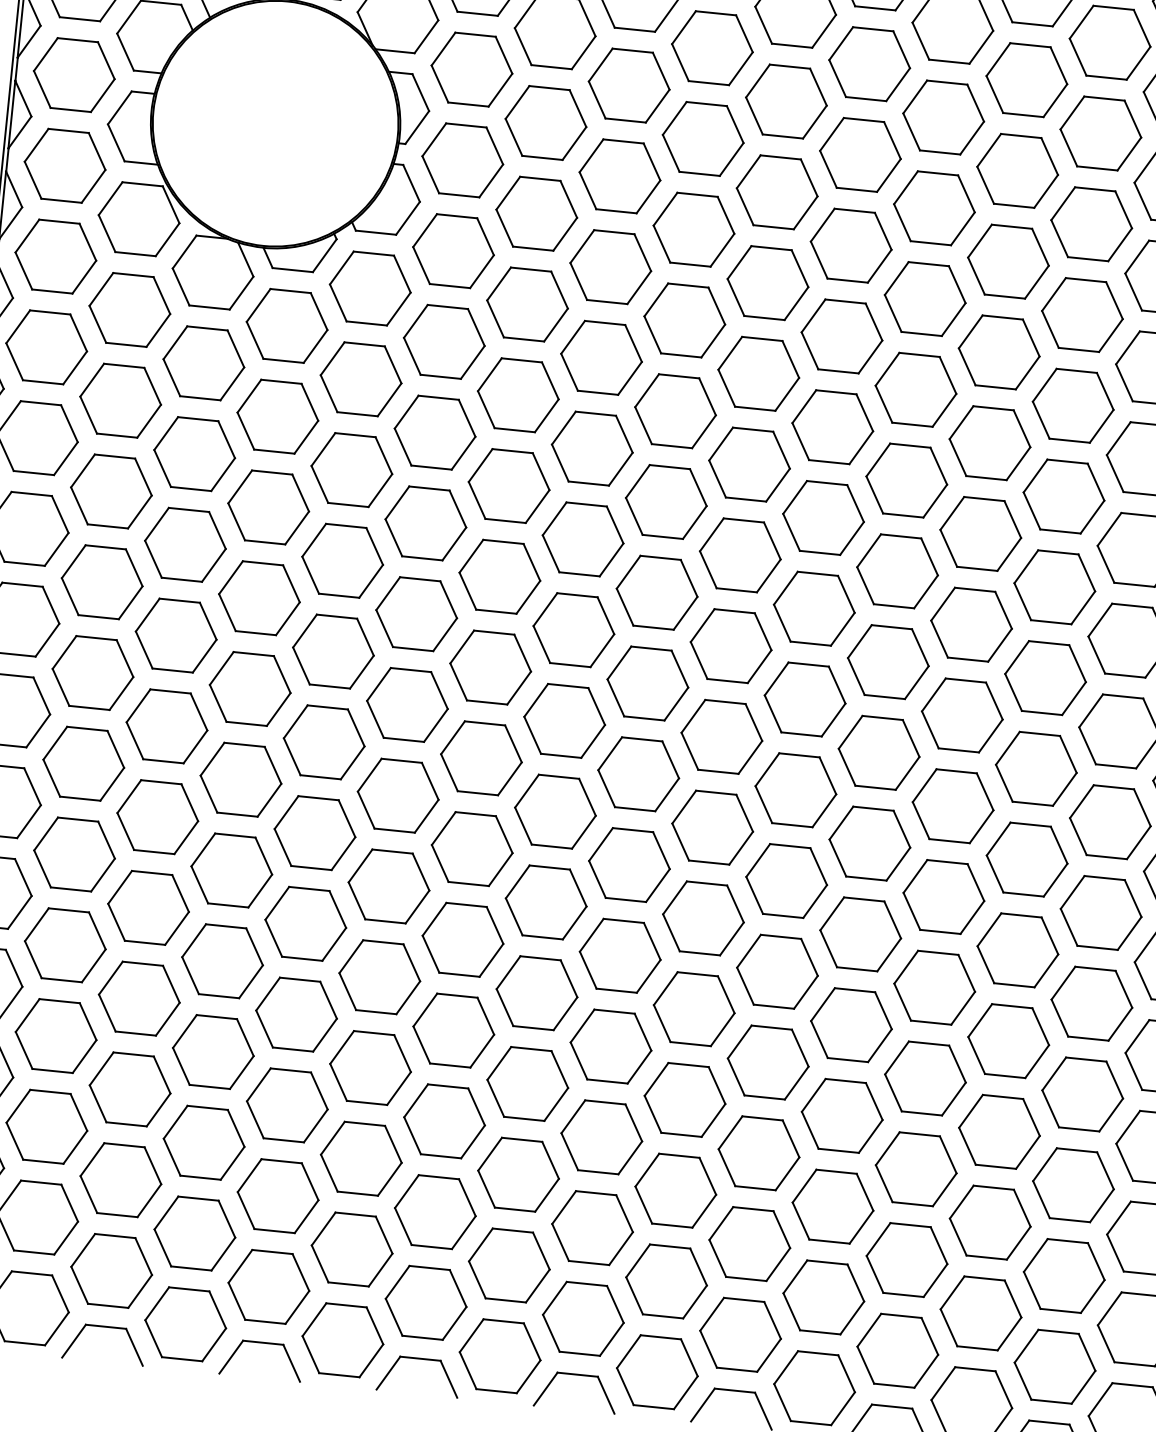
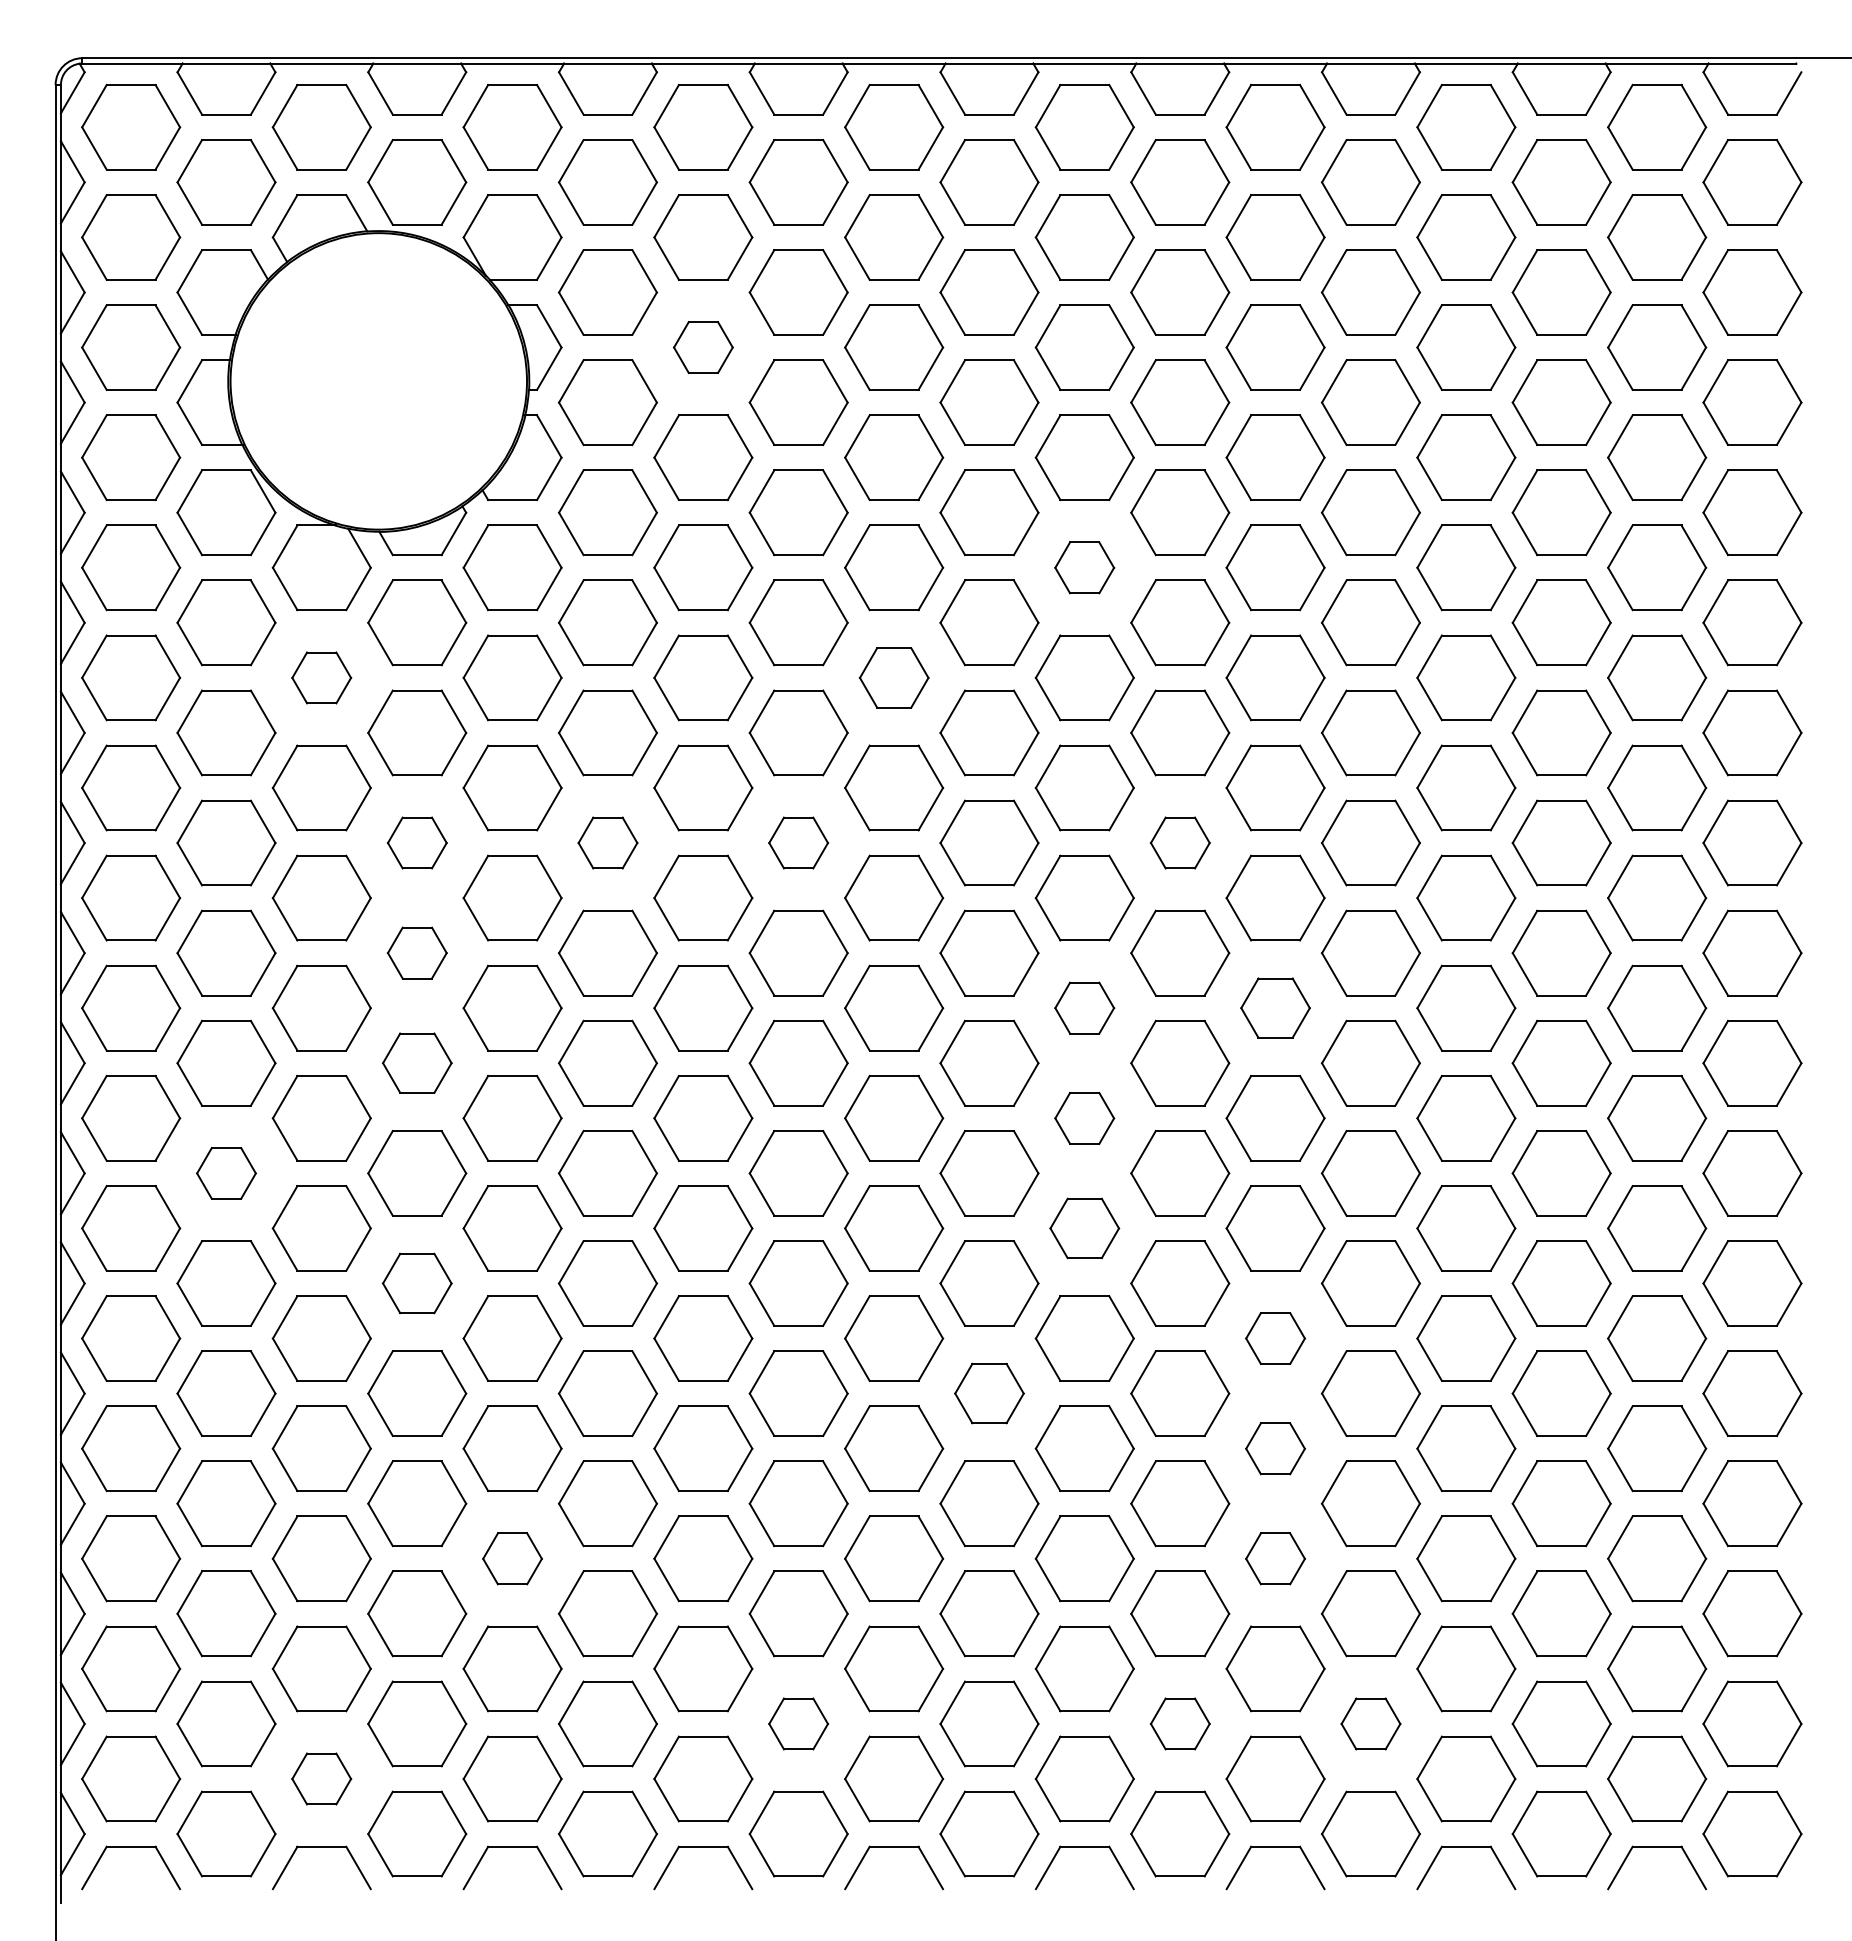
part: (546, 122) -> (703, 347), size x0.6
part: (841, 336) -> (1084, 567), size x0.6
part: (203, 362) -> (321, 677), size x0.6
part: (675, 410) -> (894, 677), size x0.7
part: (268, 507) -> (417, 842), size x0.6
part: (425, 522) -> (607, 842), size x0.6
part: (582, 538) -> (798, 842), size x0.6
part: (897, 570) -> (1180, 842), size x0.6
part: (259, 597) -> (417, 952), size x0.6
part: (250, 688) -> (417, 1062), size x0.7
part: (804, 698) -> (1084, 1007), size x0.6
part: (962, 714) -> (1275, 1007), size x0.7
part: (83, 763) -> (226, 1173), size x0.6
part: (795, 790) -> (1084, 1118), size x0.6
part: (232, 870) -> (417, 1283), size x0.7
part: (786, 881) -> (1084, 1228), size x0.7
part: (934, 987) -> (1275, 1338), size x0.6
part: (694, 1009) -> (989, 1393), size x0.7
part: (925, 1078) -> (1275, 1448), size x0.6
part: (287, 1105) -> (512, 1558), size x0.6
part: (916, 1169) -> (1275, 1558), size x0.6
part: (509, 1265) -> (798, 1723), size x0.6
part: (111, 1270) -> (321, 1778), size x0.6
part: (824, 1297) -> (1180, 1723), size x0.6
part: (980, 1312) -> (1370, 1723), size x0.6

